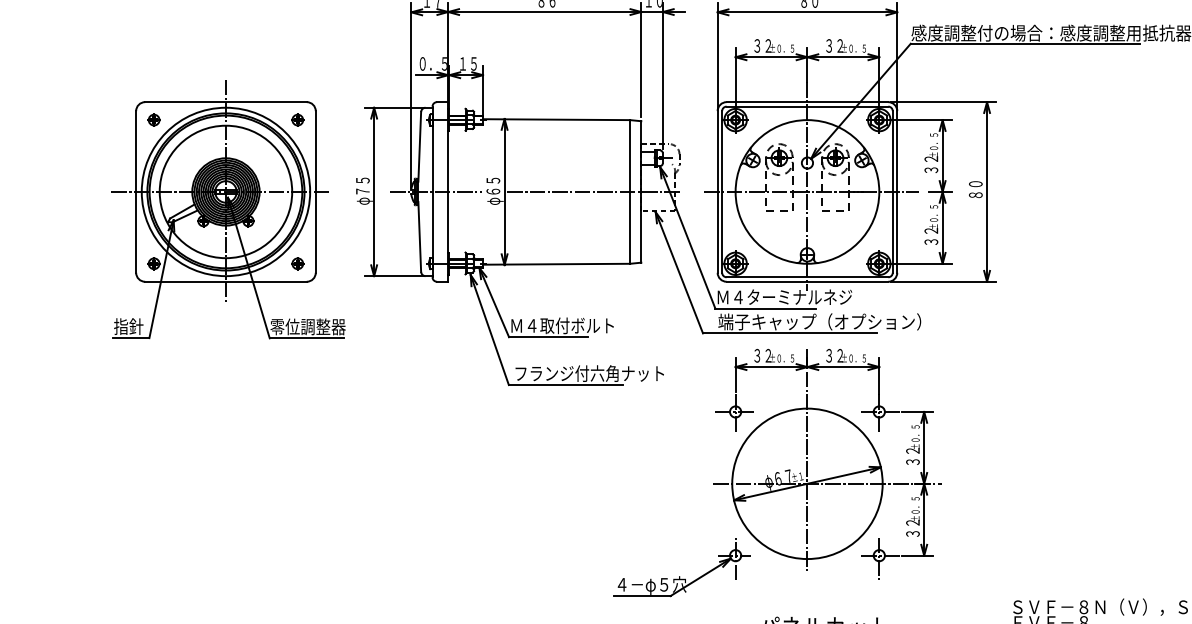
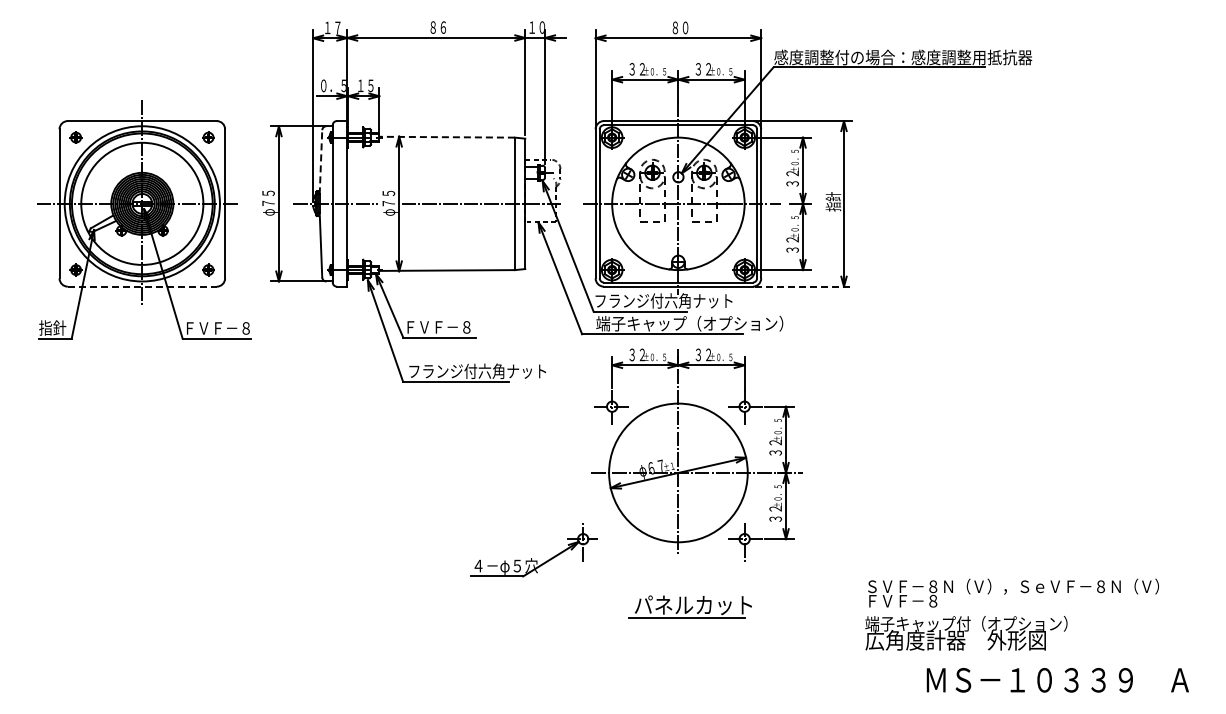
line: (556, 119) -> (447, 137), solid -> dashed
line: (420, 145) -> (321, 161), solid -> dashed
text: (975, 189) -> (833, 201), ８０ -> 指針
text: (492, 191) -> (388, 203), φ６５ -> φ７５
line: (226, 281) -> (142, 286), solid -> dashed
line: (944, 281) -> (804, 286), solid -> dashed
text: (791, 296) -> (663, 300), Ｍ４ターミナルネジ -> フランジ付六角ナット
text: (562, 324) -> (452, 326), Ｍ４取付ボルト -> ＦＶＦ－８
text: (307, 326) -> (217, 327), 零位調整器 -> ＦＶＦ－８
part: (679, 576) -> (531, 558), moved

